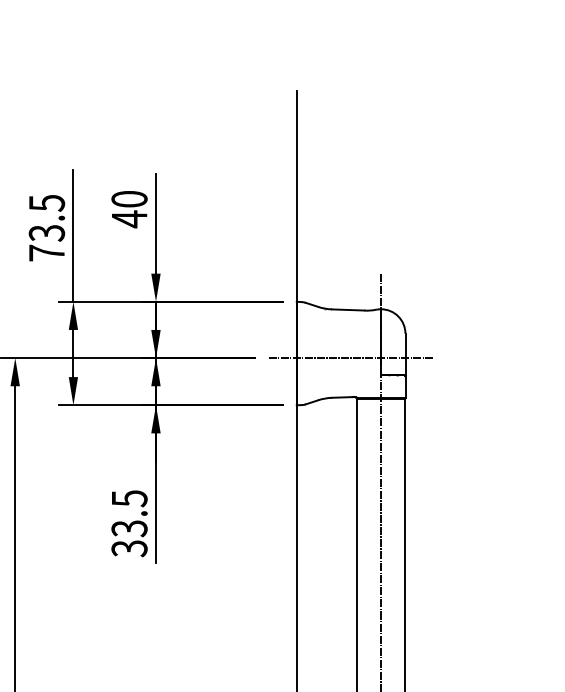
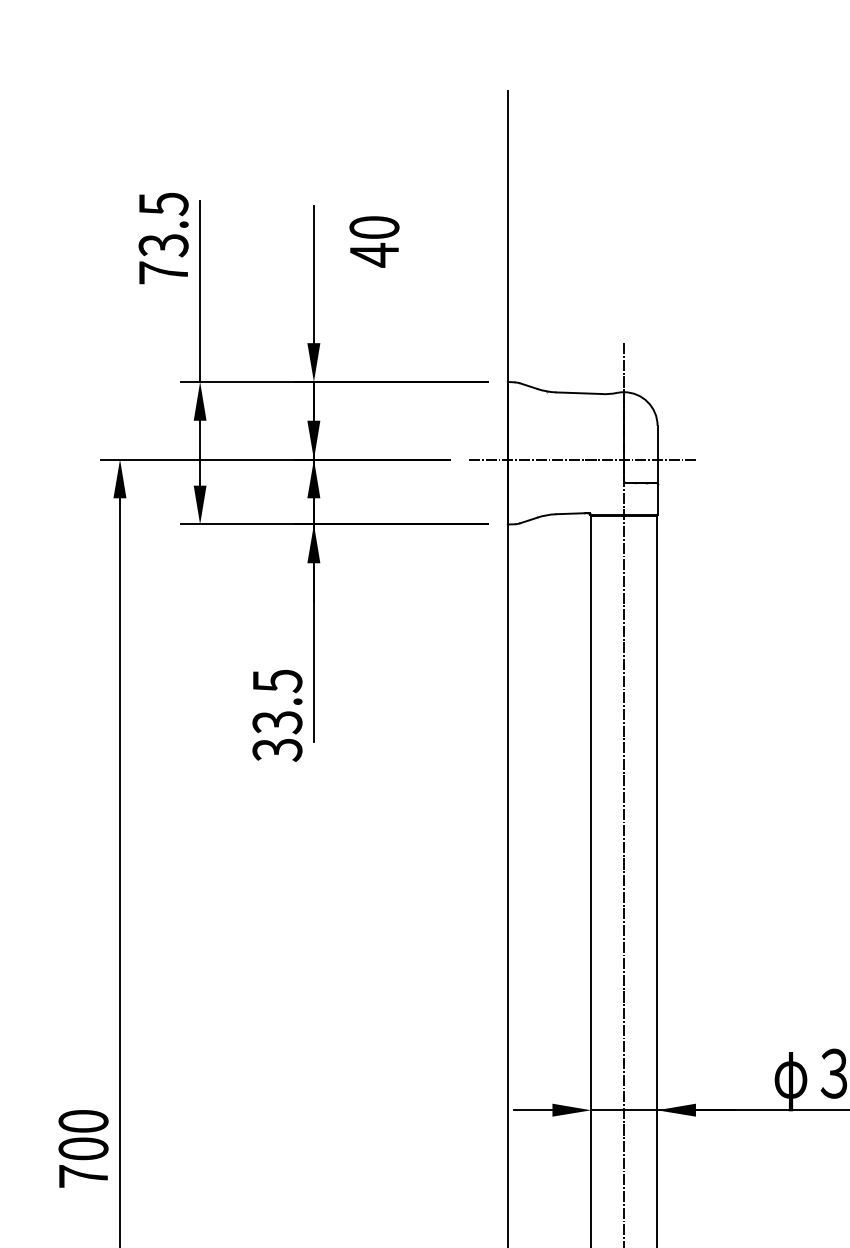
text: (129, 209) -> (374, 241), moved
text: (46, 228) -> (163, 238), moved
text: (129, 523) -> (277, 715), moved

